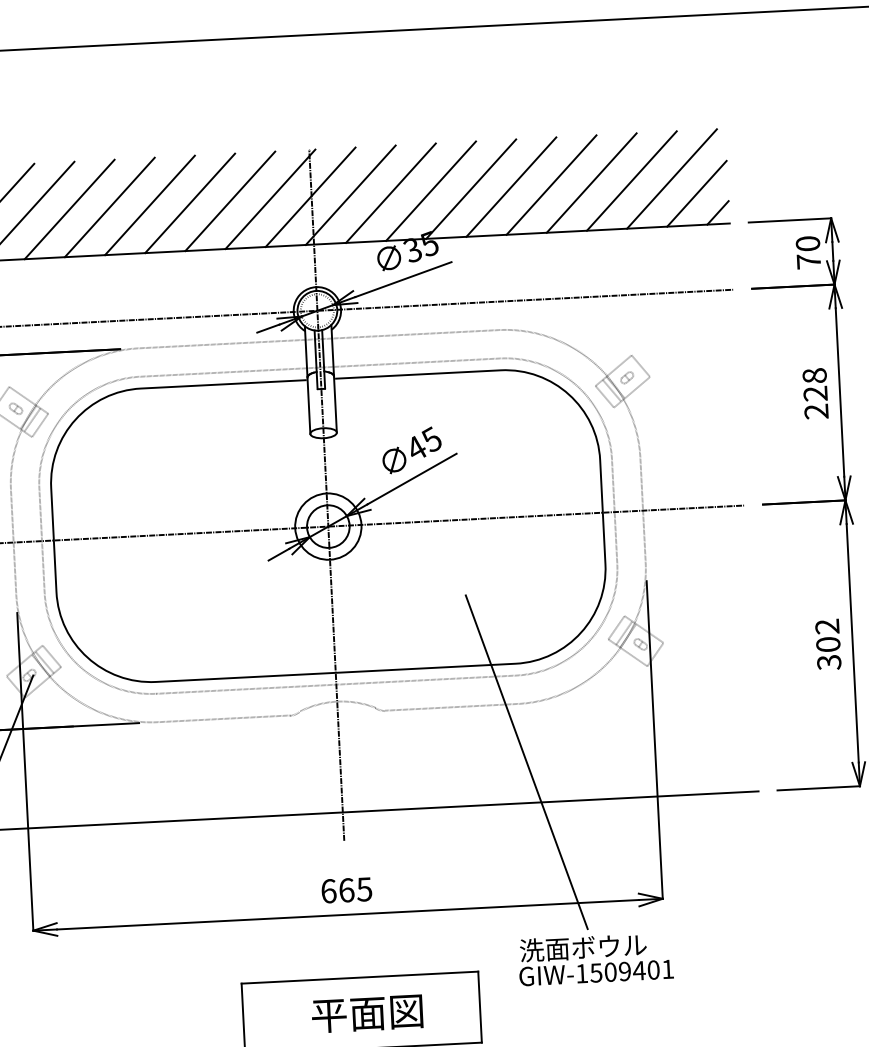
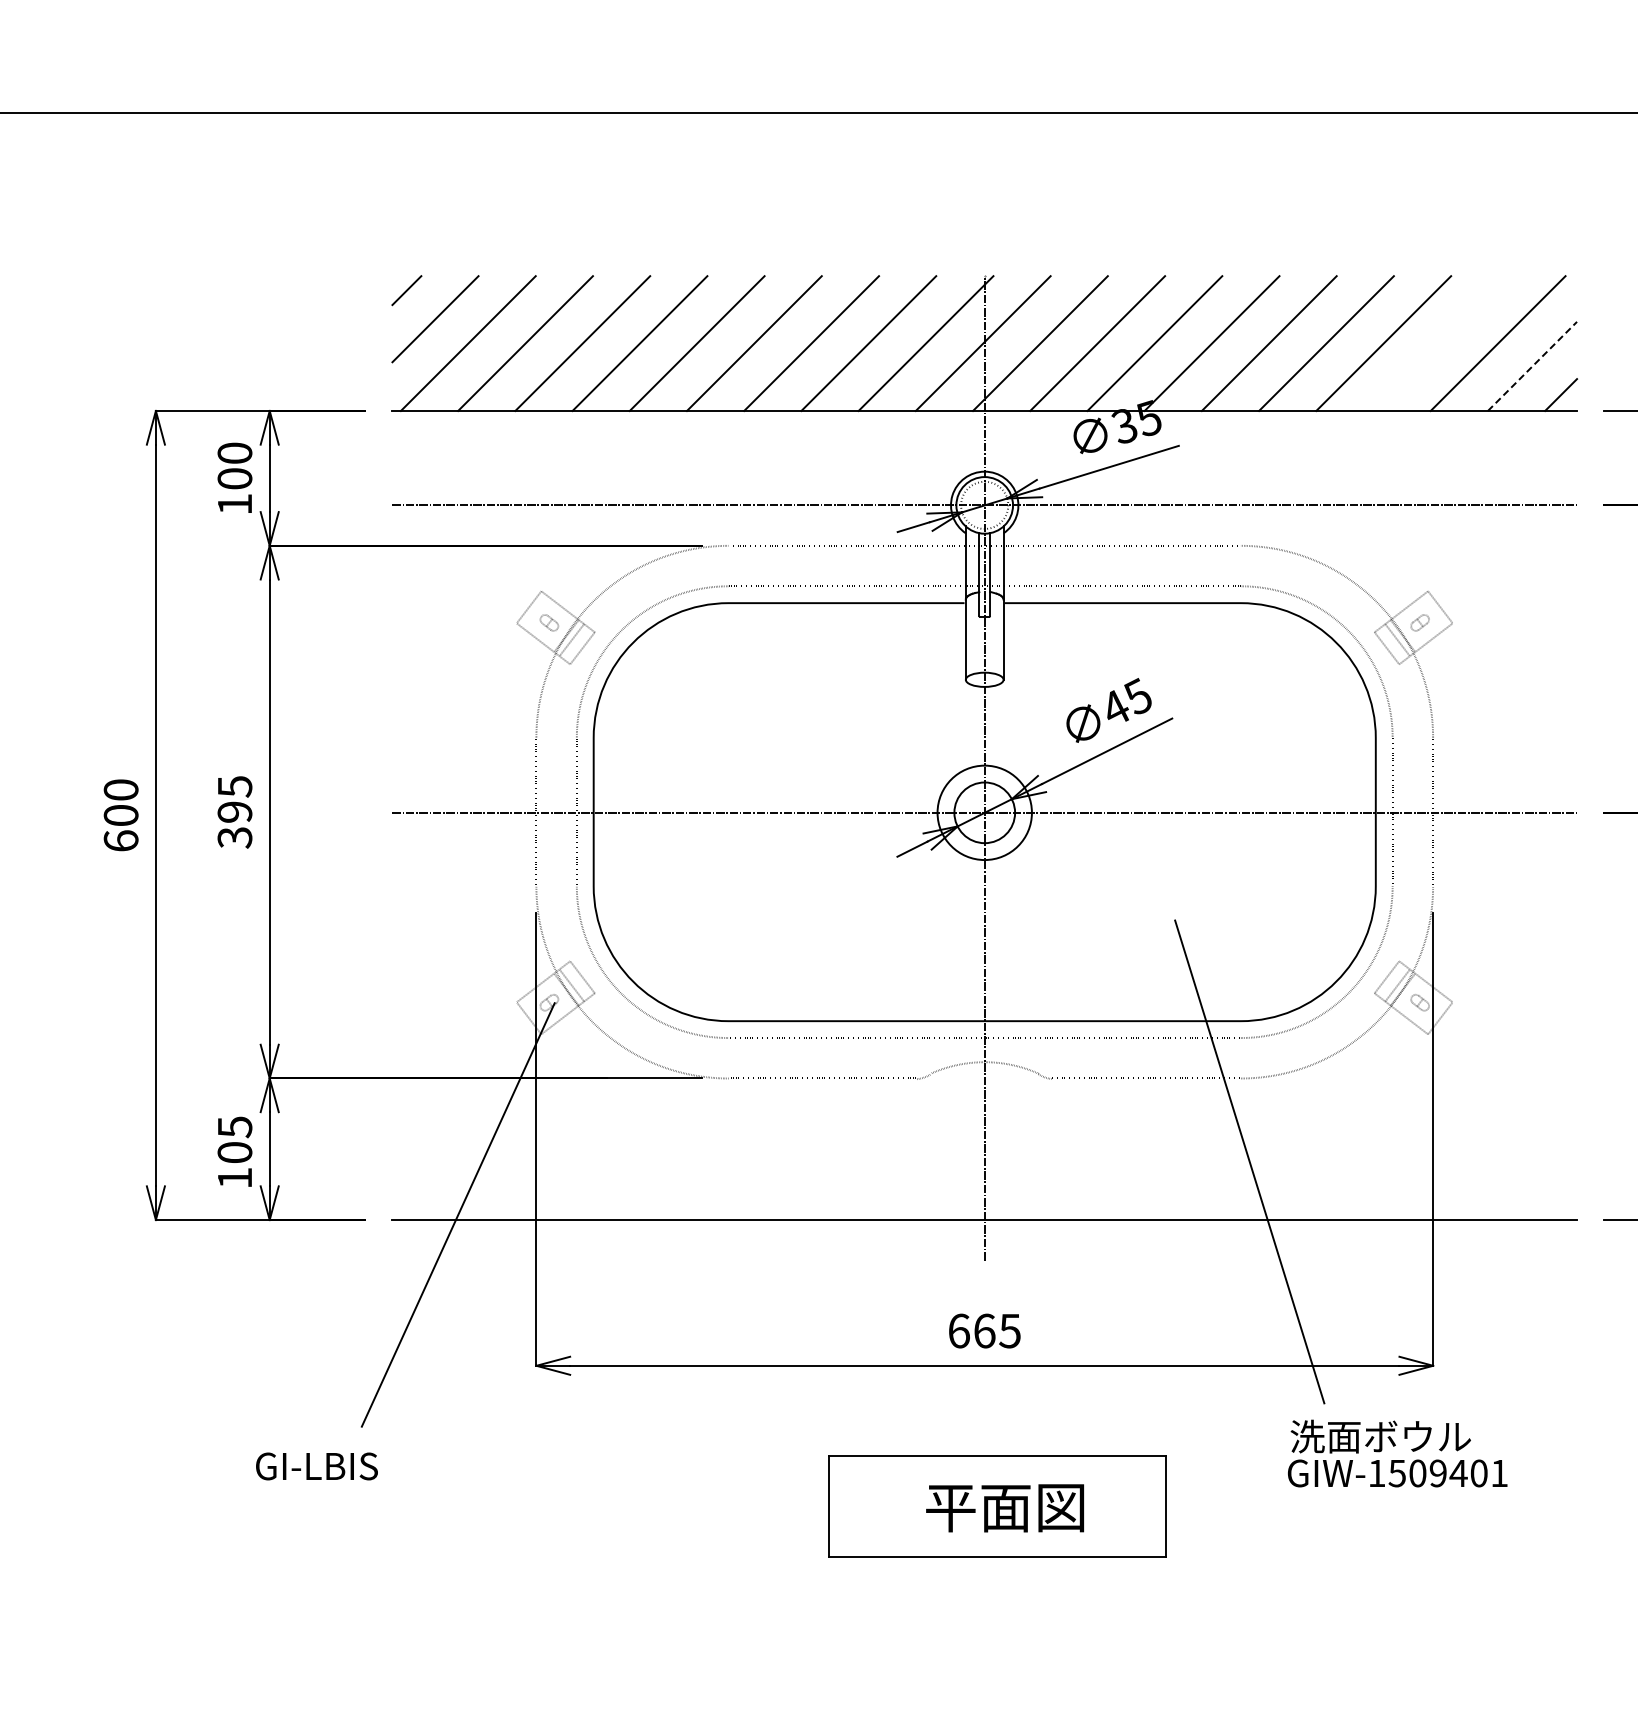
line: (631, 180) -> (1440, 343), removed
line: (696, 193) -> (1532, 366), solid -> dashed
text: (595, 958) -> (1397, 1453), moved

